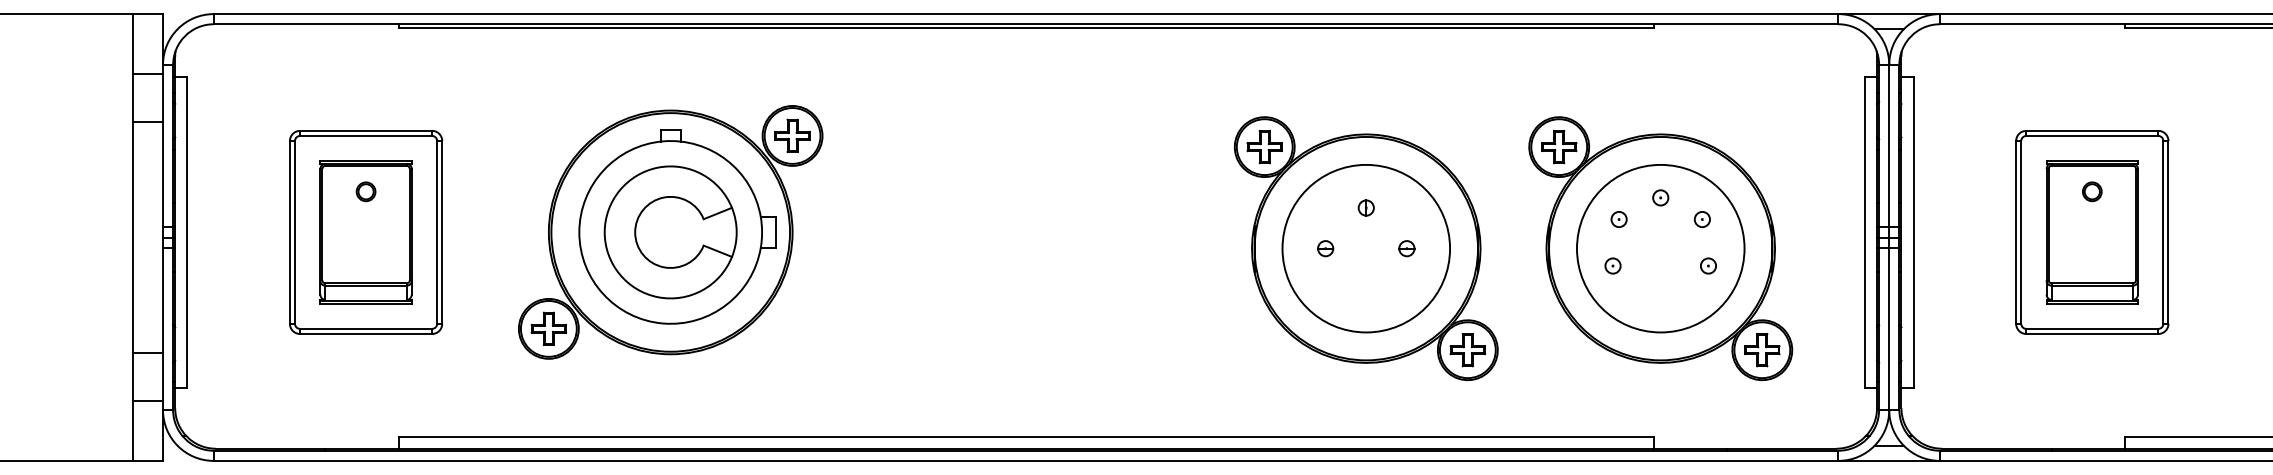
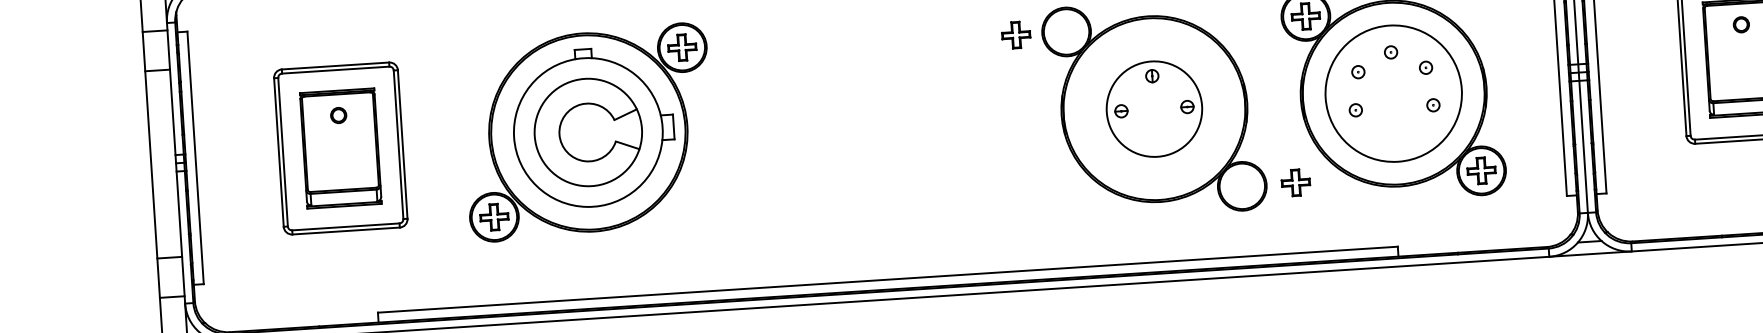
part: (1264, 146) -> (1015, 34), moved
circle: (1366, 248) -> (1154, 109), size x0.7
part: (1467, 350) -> (1295, 183), moved

